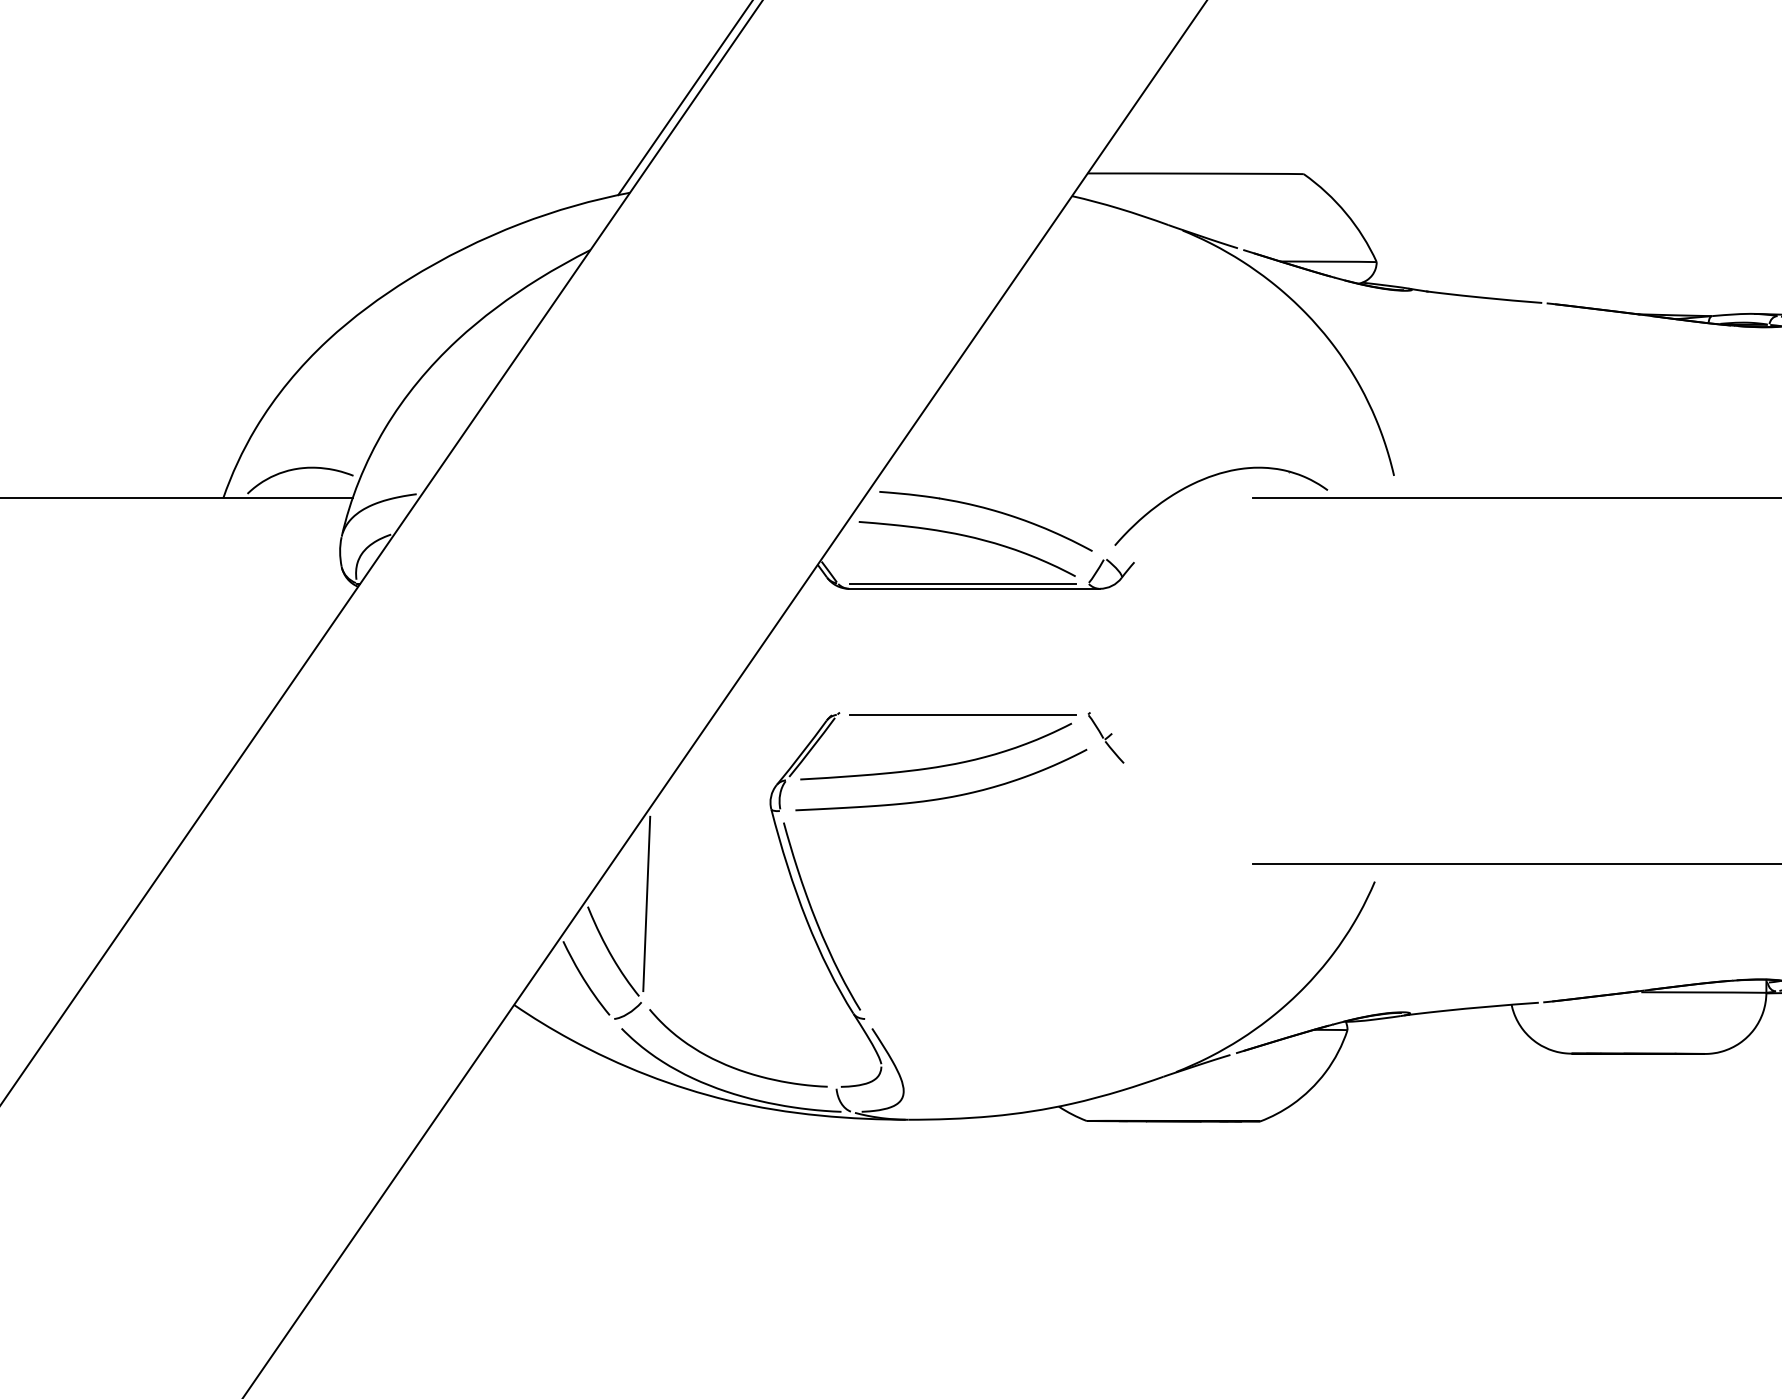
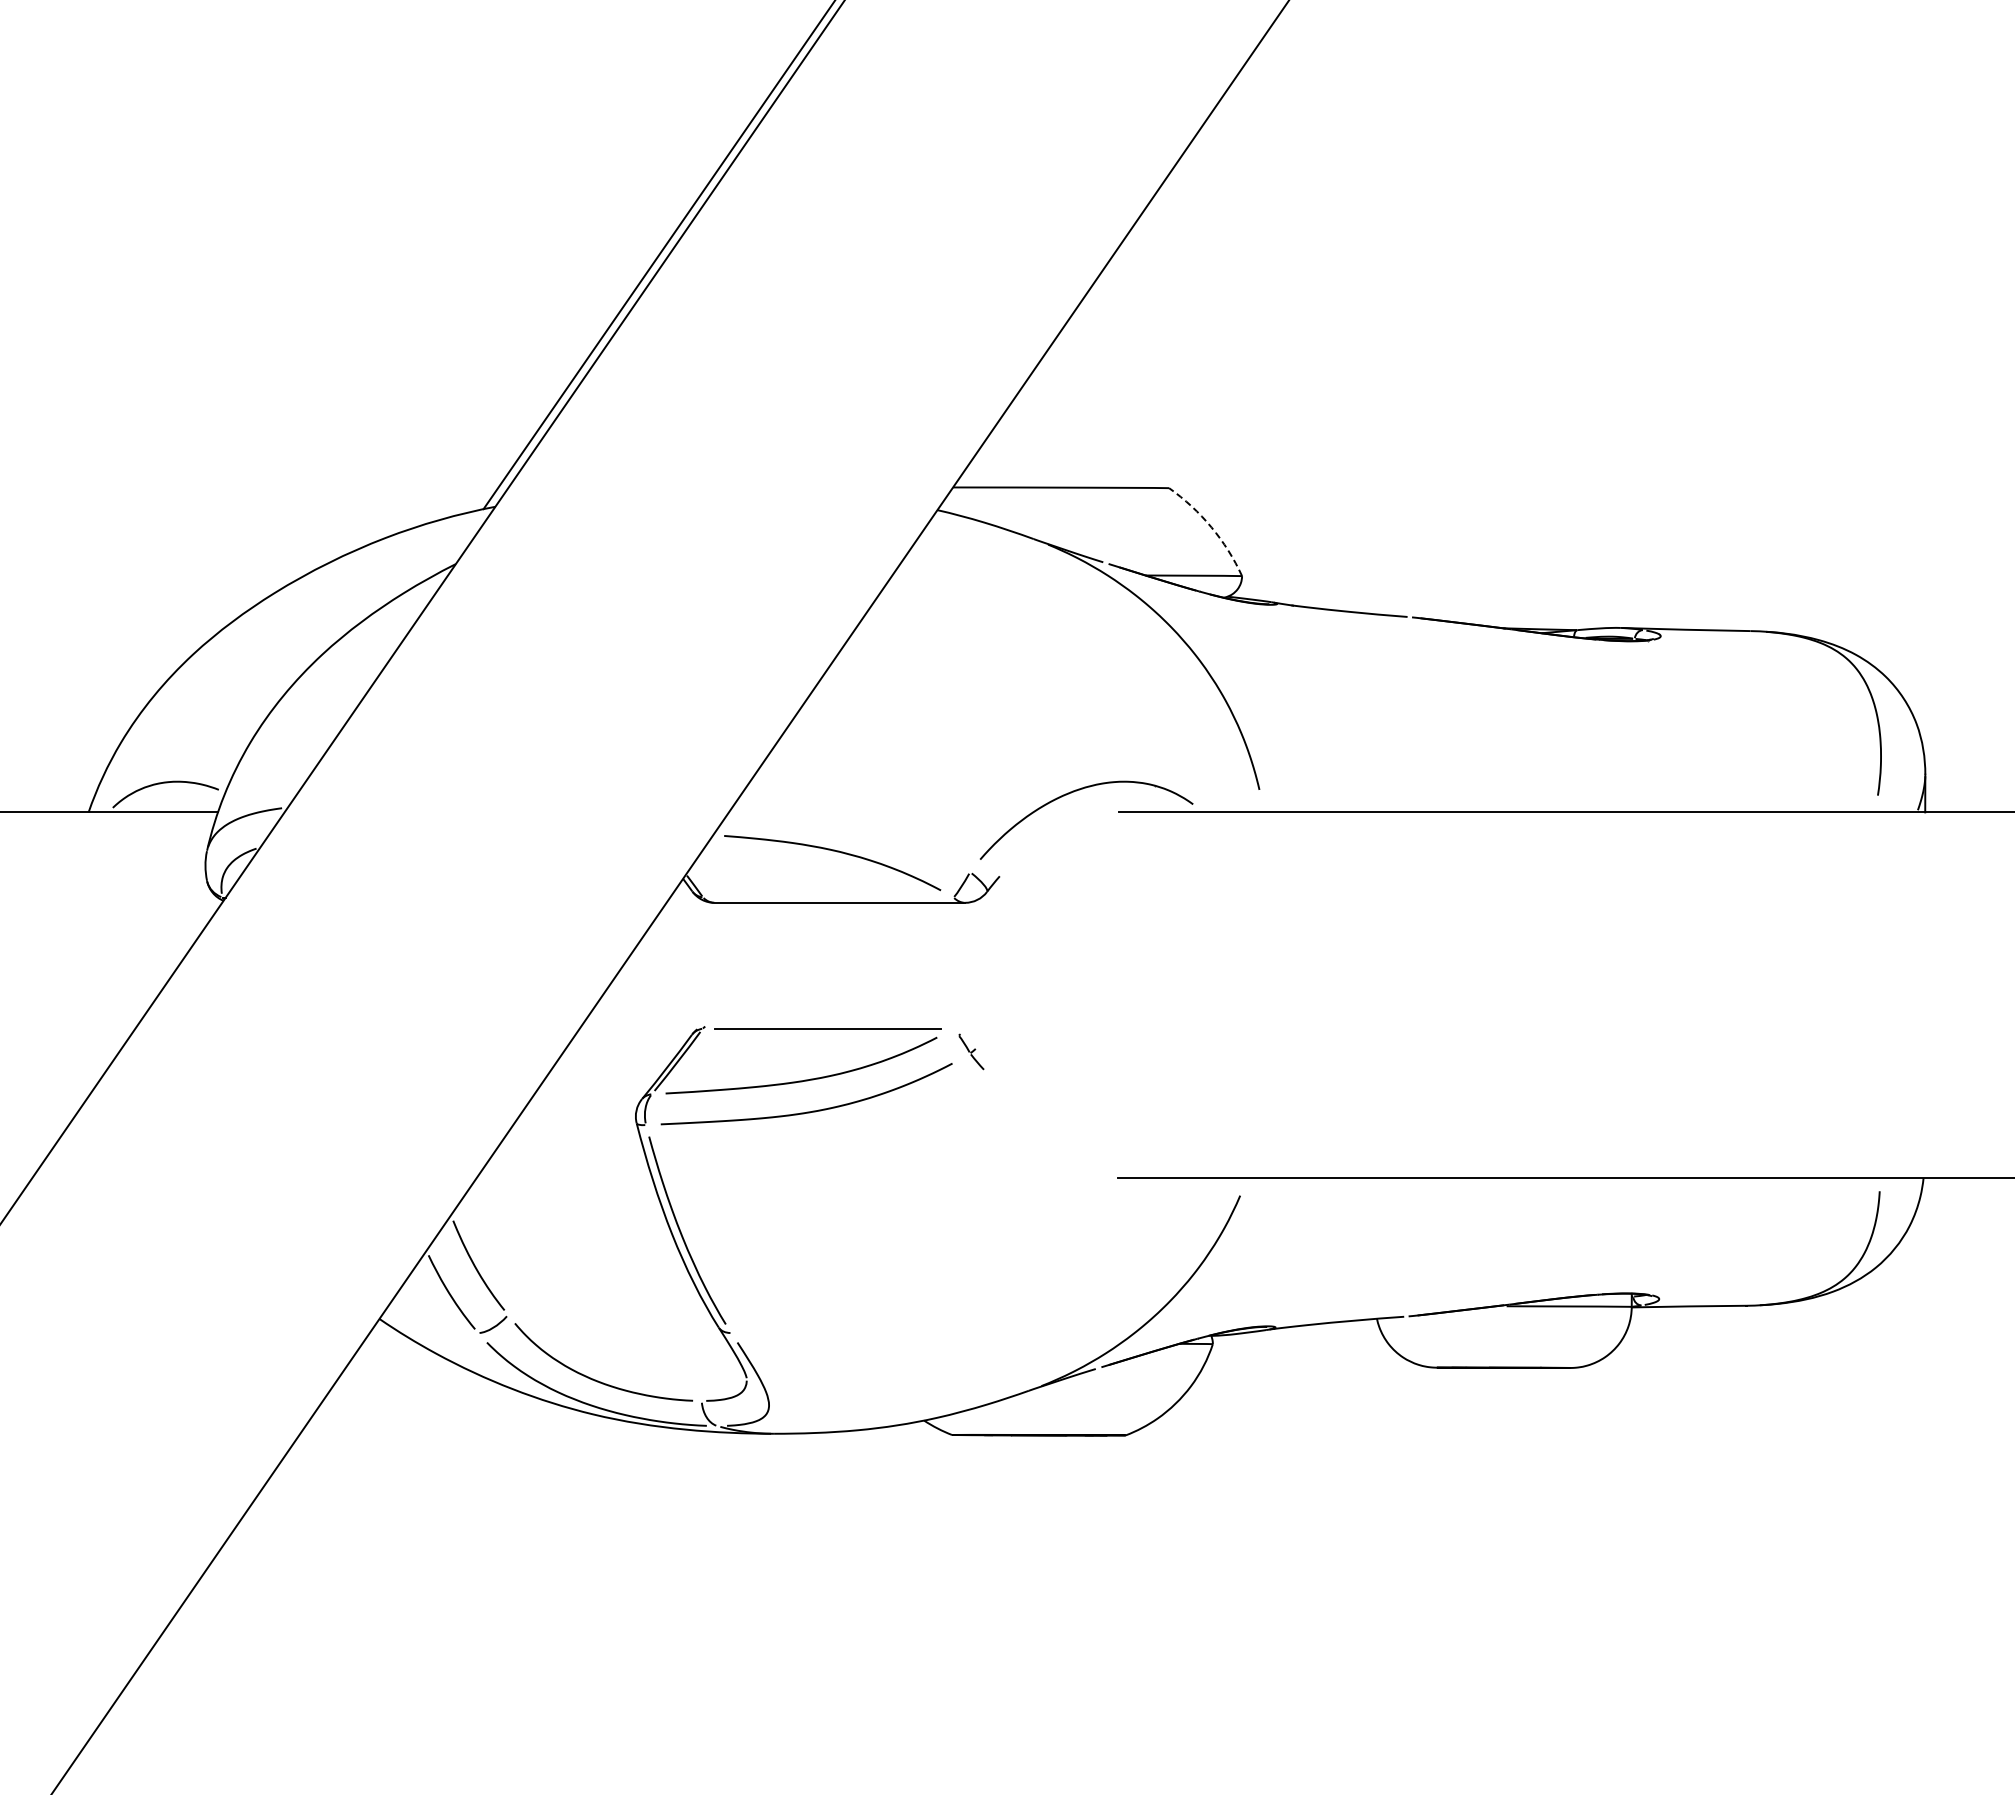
arc: (1346, 213) -> (1211, 527), solid -> dashed
part: (989, 510) -> (854, 824), removed
line: (963, 583) -> (828, 897), removed
part: (1106, 737) -> (971, 1051), size x0.7
line: (646, 903) -> (511, 1217), removed

